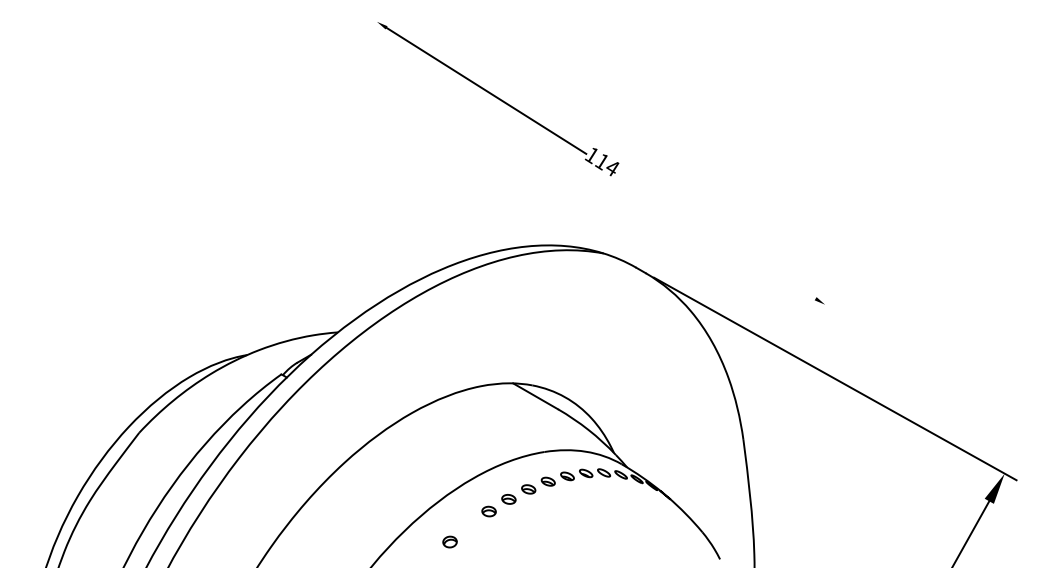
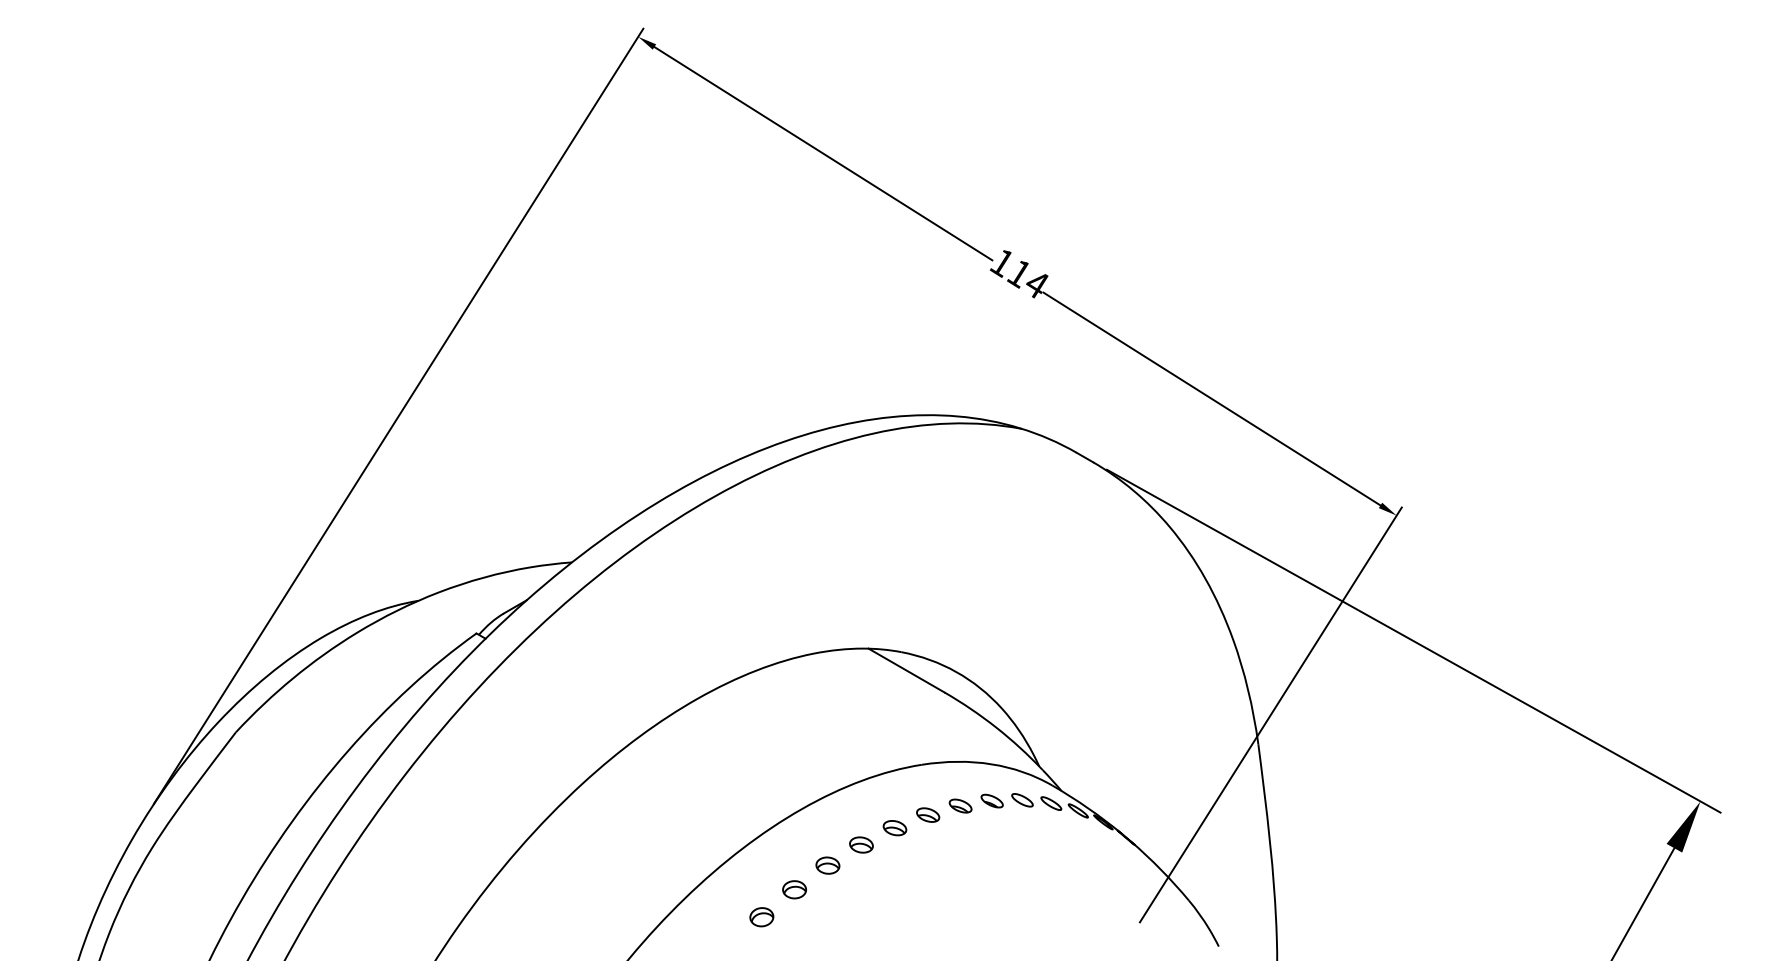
line: (715, 235) -> (1211, 398), added
line: (235, 246) -> (398, 417), added
line: (750, 422) -> (1270, 714), added
part: (469, 525) -> (794, 889), added

